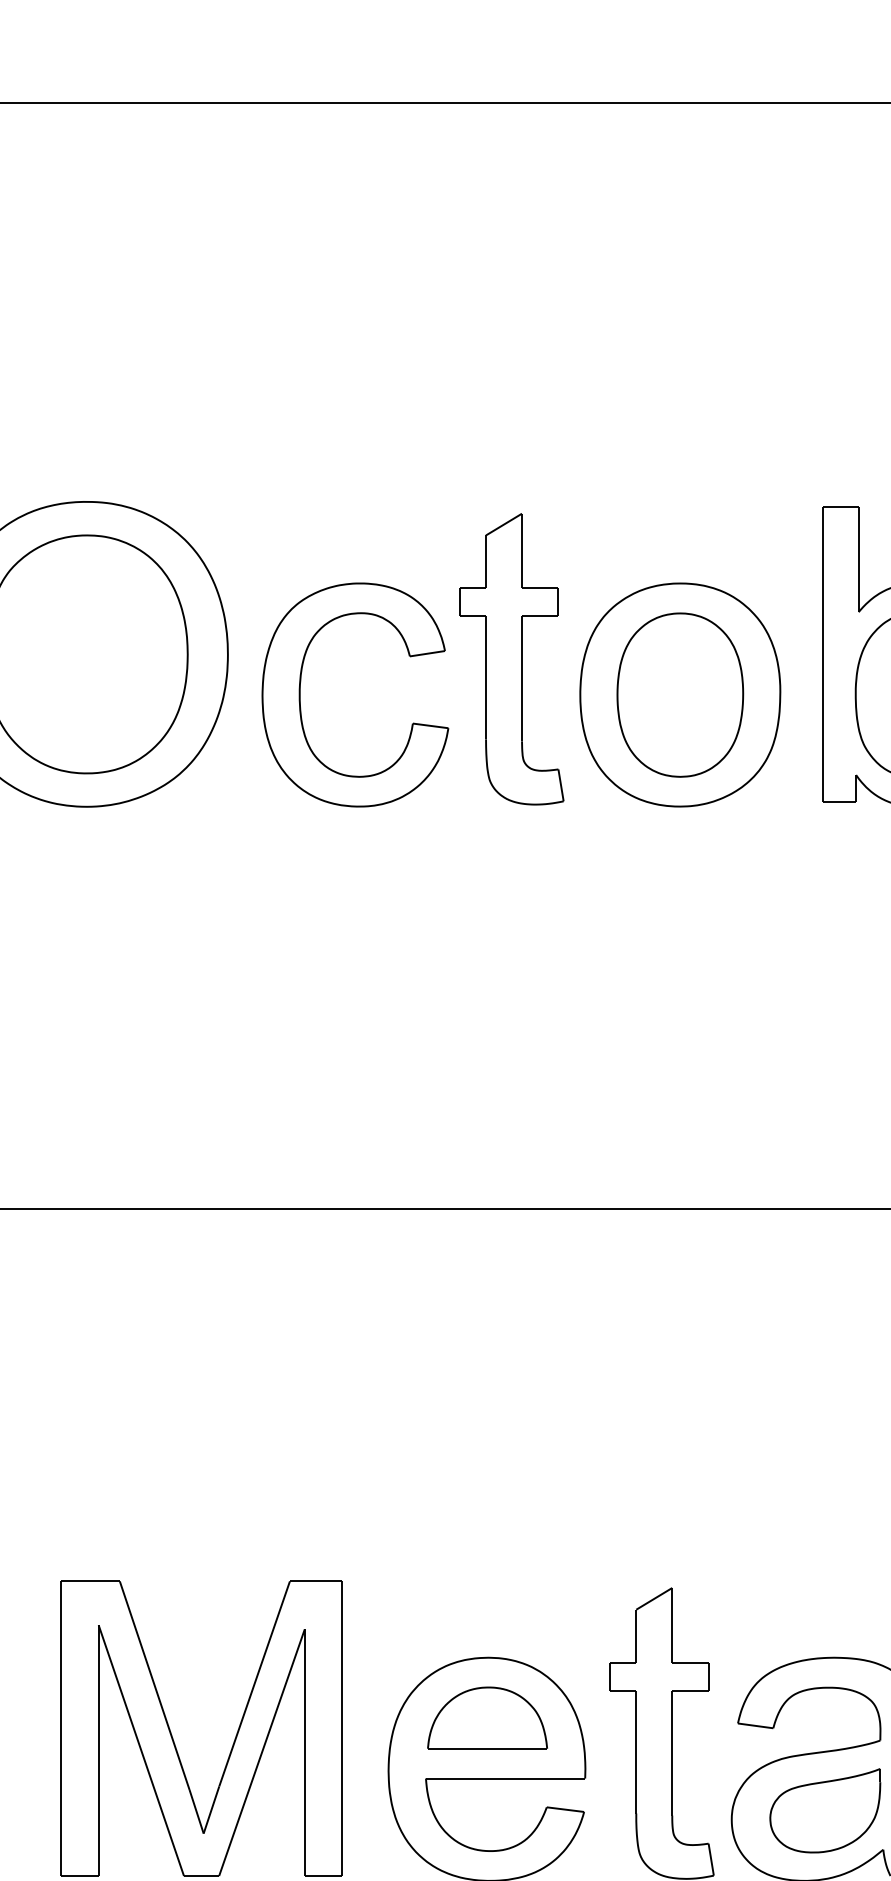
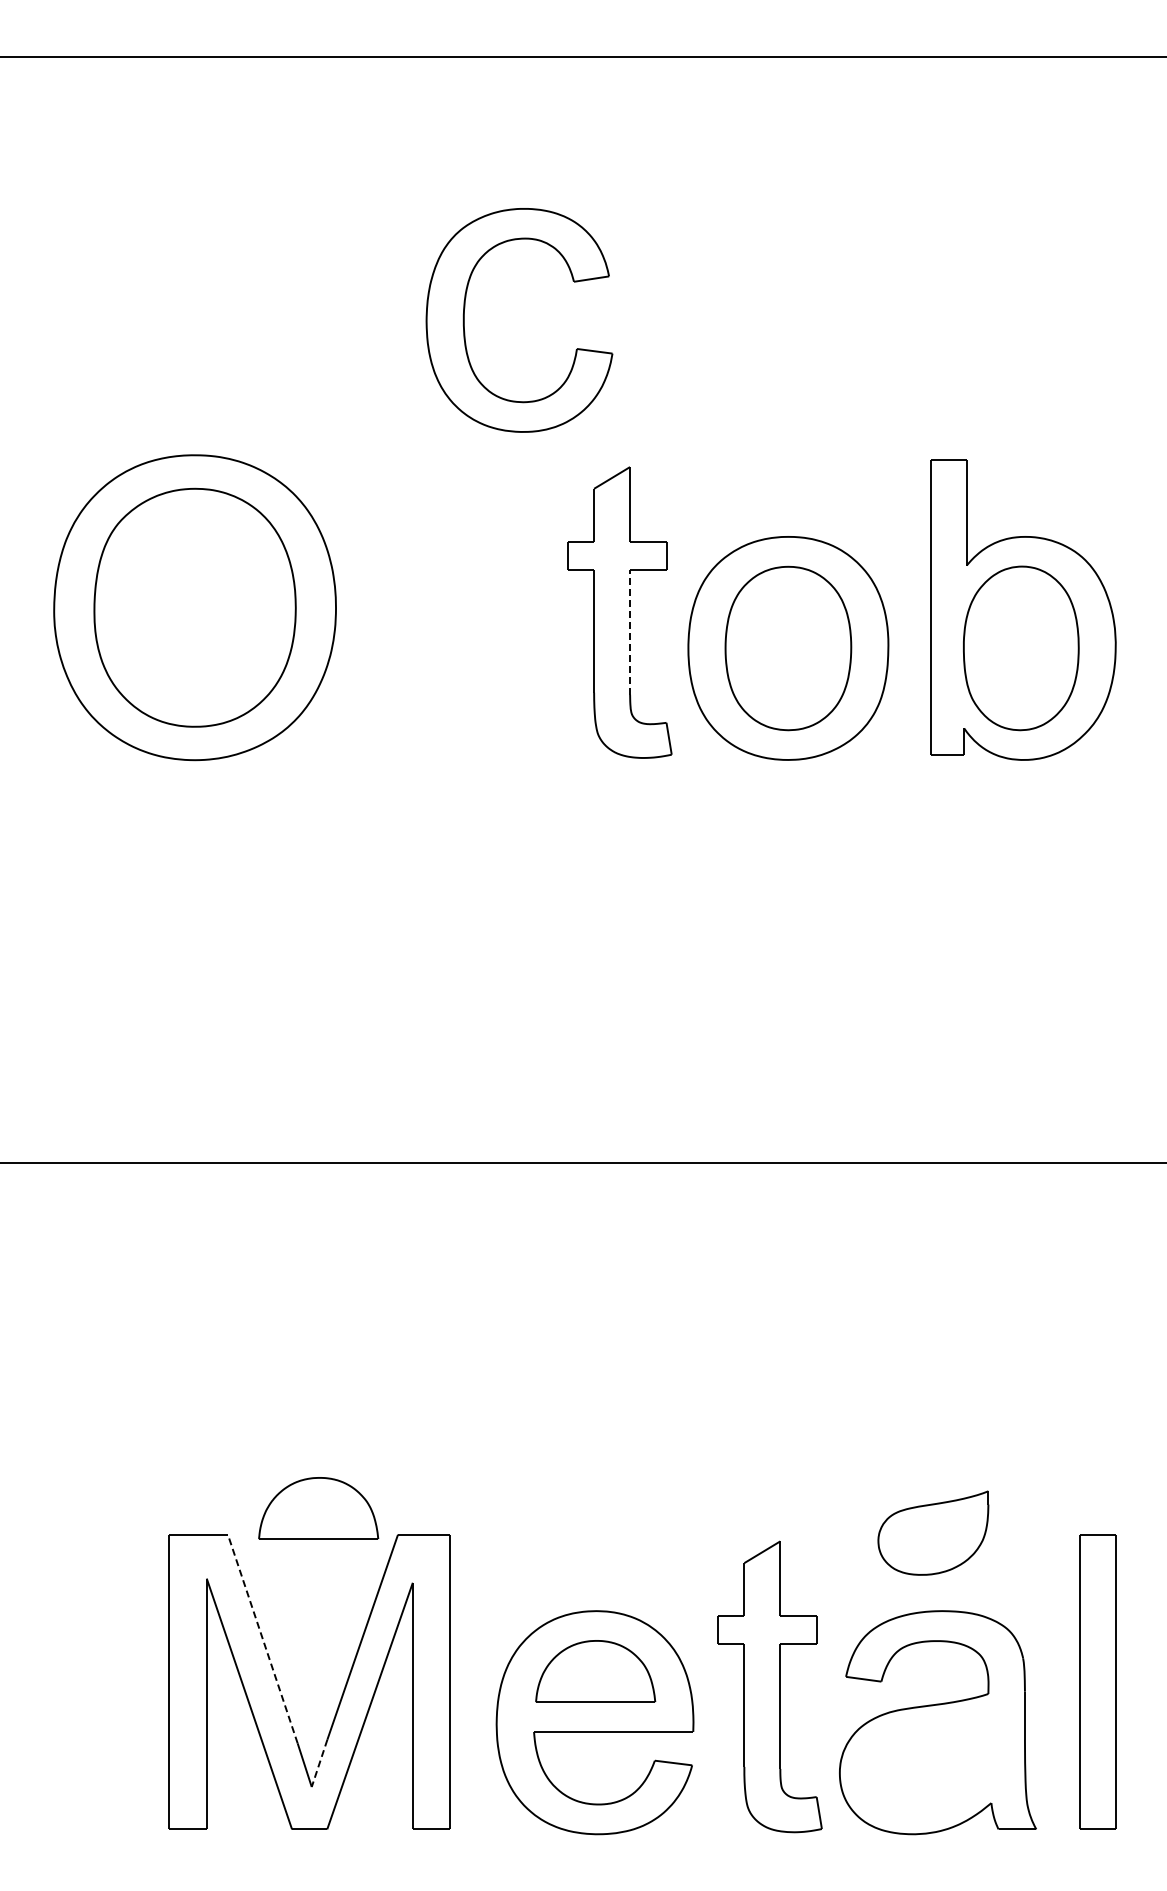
line: (522, 678) -> (630, 631), solid -> dashed
part: (300, 695) -> (464, 320), moved
part: (210, 1555) -> (318, 1508), added
line: (154, 1686) -> (262, 1639), solid -> dashed
line: (211, 1810) -> (319, 1763), solid -> dashed
part: (825, 1810) -> (933, 1532), moved

